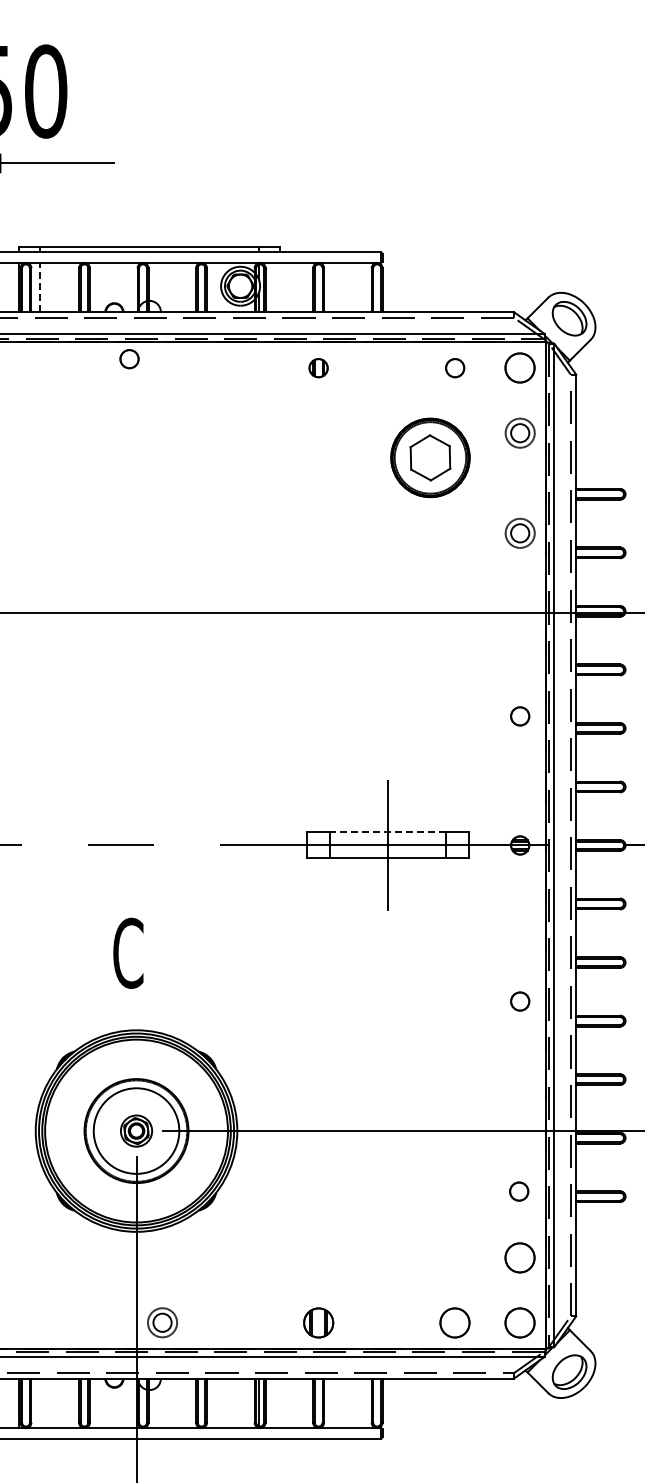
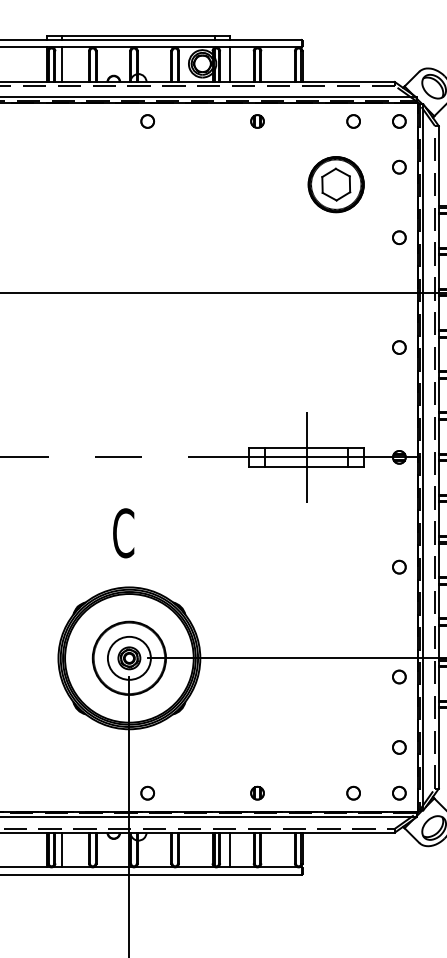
line: (40, 287) -> (61, 64), dashed -> solid
line: (279, 287) -> (230, 64), added
circle: (129, 359) -> (147, 121), moved
circle: (520, 368) -> (399, 121), size x0.62
circle: (520, 433) -> (399, 167), size x0.62
circle: (520, 533) -> (399, 237), size x0.62
circle: (520, 716) -> (399, 347), moved
line: (387, 832) -> (306, 448), dashed -> solid
circle: (136, 1130) -> (129, 657), size x0.71
circle: (519, 1191) -> (399, 676), moved
circle: (520, 1257) -> (399, 747), size x0.62
circle: (162, 1322) -> (147, 793), size x0.62
part: (318, 1322) -> (257, 793), size x0.62
circle: (455, 1322) -> (353, 793), size x0.62
circle: (520, 1322) -> (399, 793), size x0.62
line: (40, 1403) -> (61, 850), added
line: (279, 1403) -> (230, 850), added

